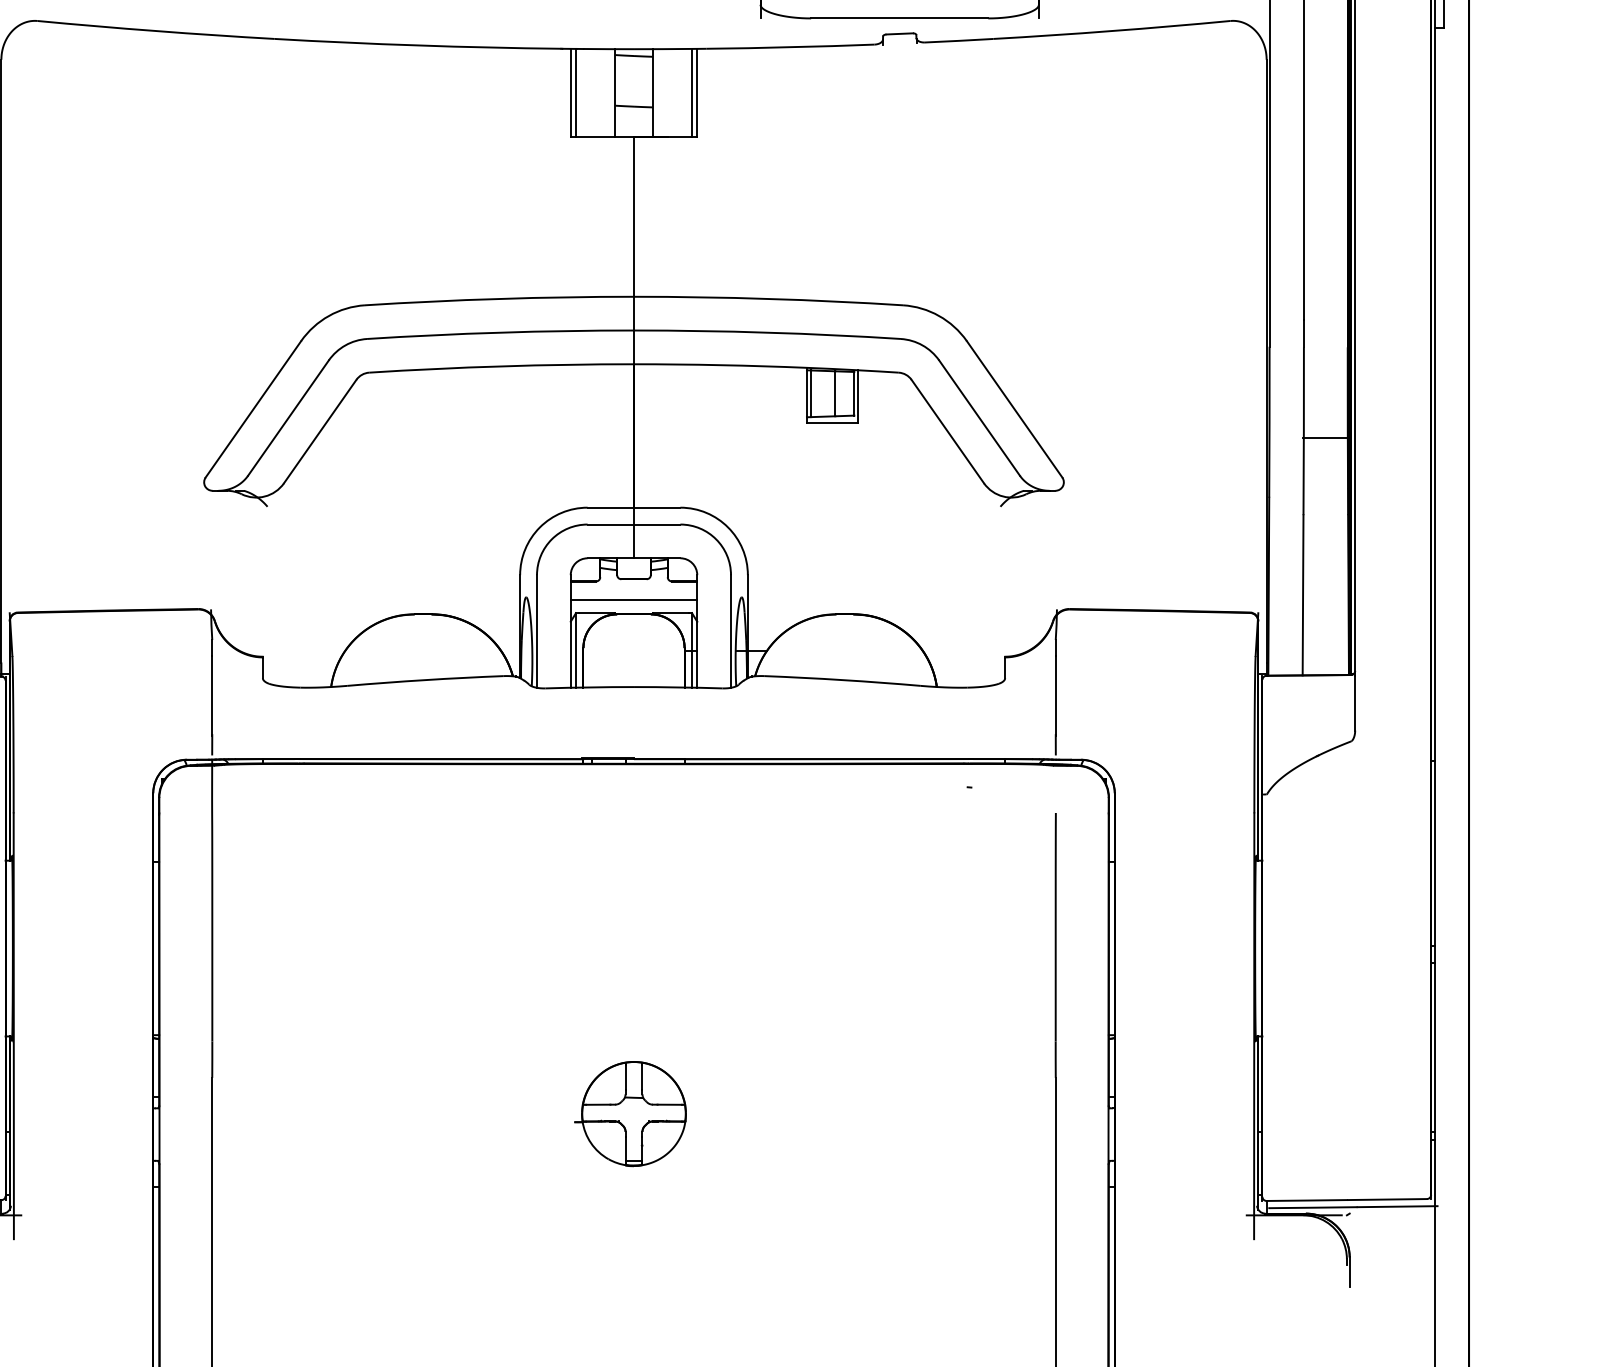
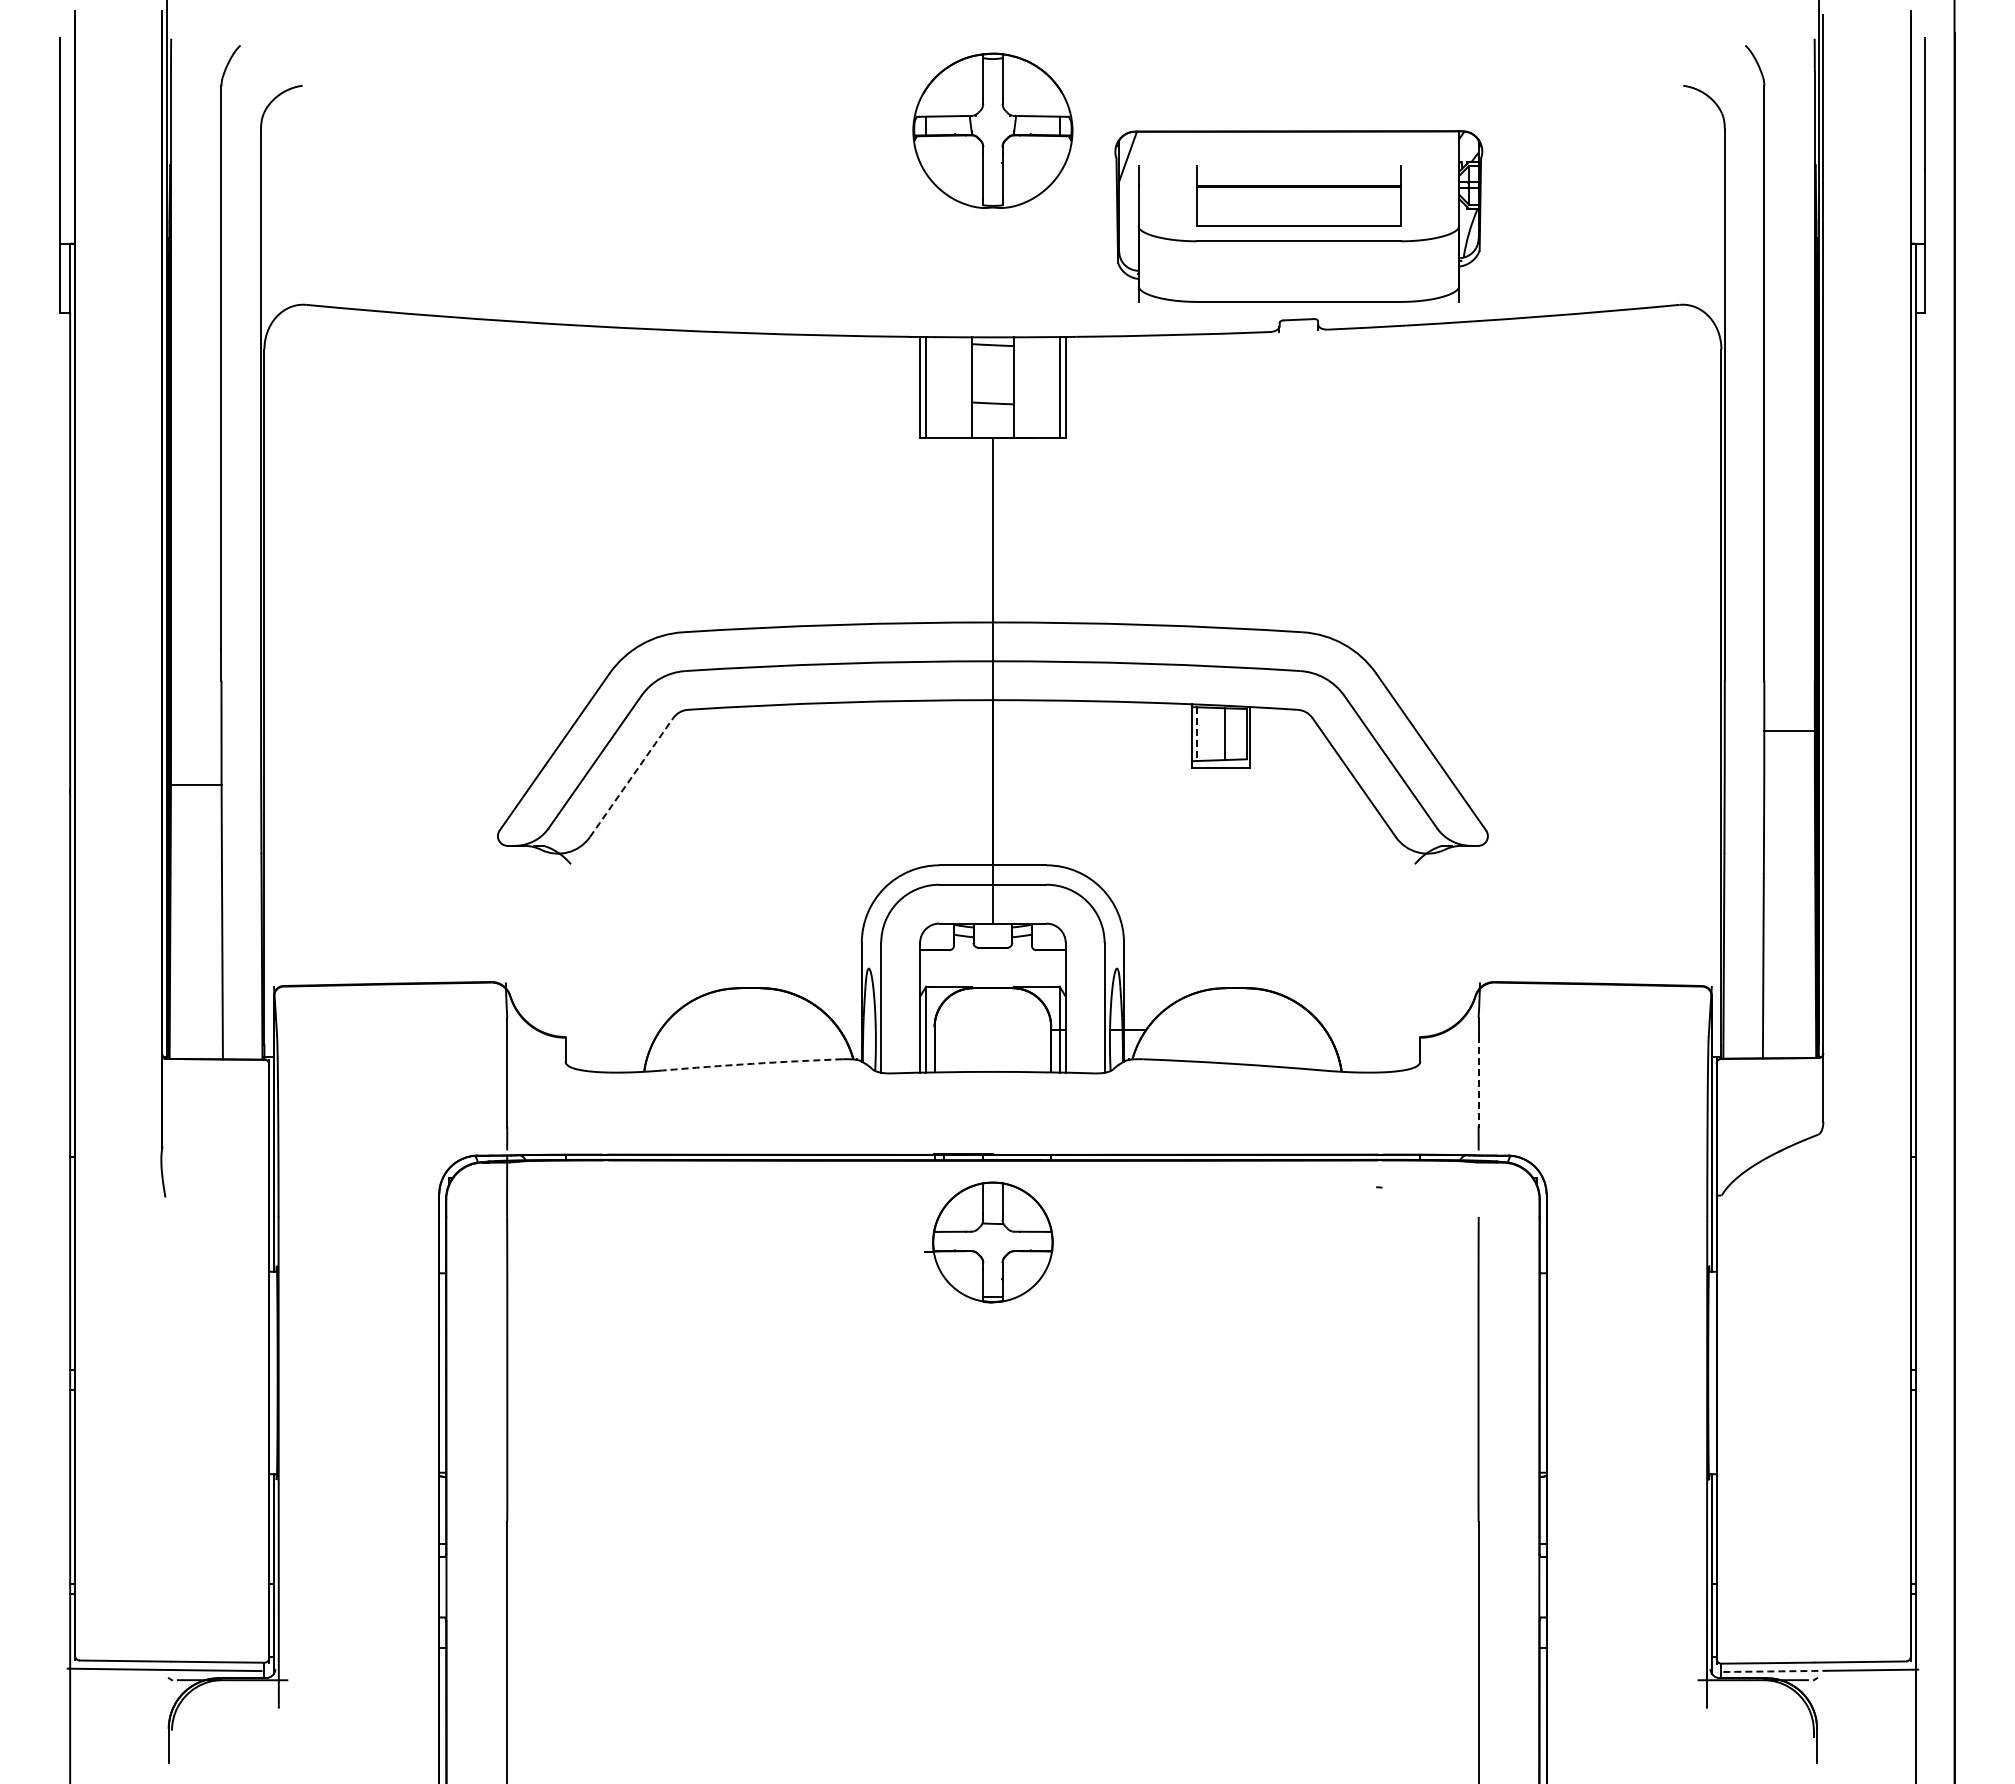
line: (810, 394) -> (1196, 734), solid -> dashed
line: (320, 431) -> (631, 777), solid -> dashed
line: (1325, 437) -> (1789, 730), moved
line: (633, 600) -> (992, 972), removed
arc: (425, 679) -> (752, 1063), solid -> dashed
line: (1055, 696) -> (1478, 1082), solid -> dashed
part: (630, 1113) -> (988, 1242), moved
arc: (1312, 1207) -> (1774, 1671), solid -> dashed

